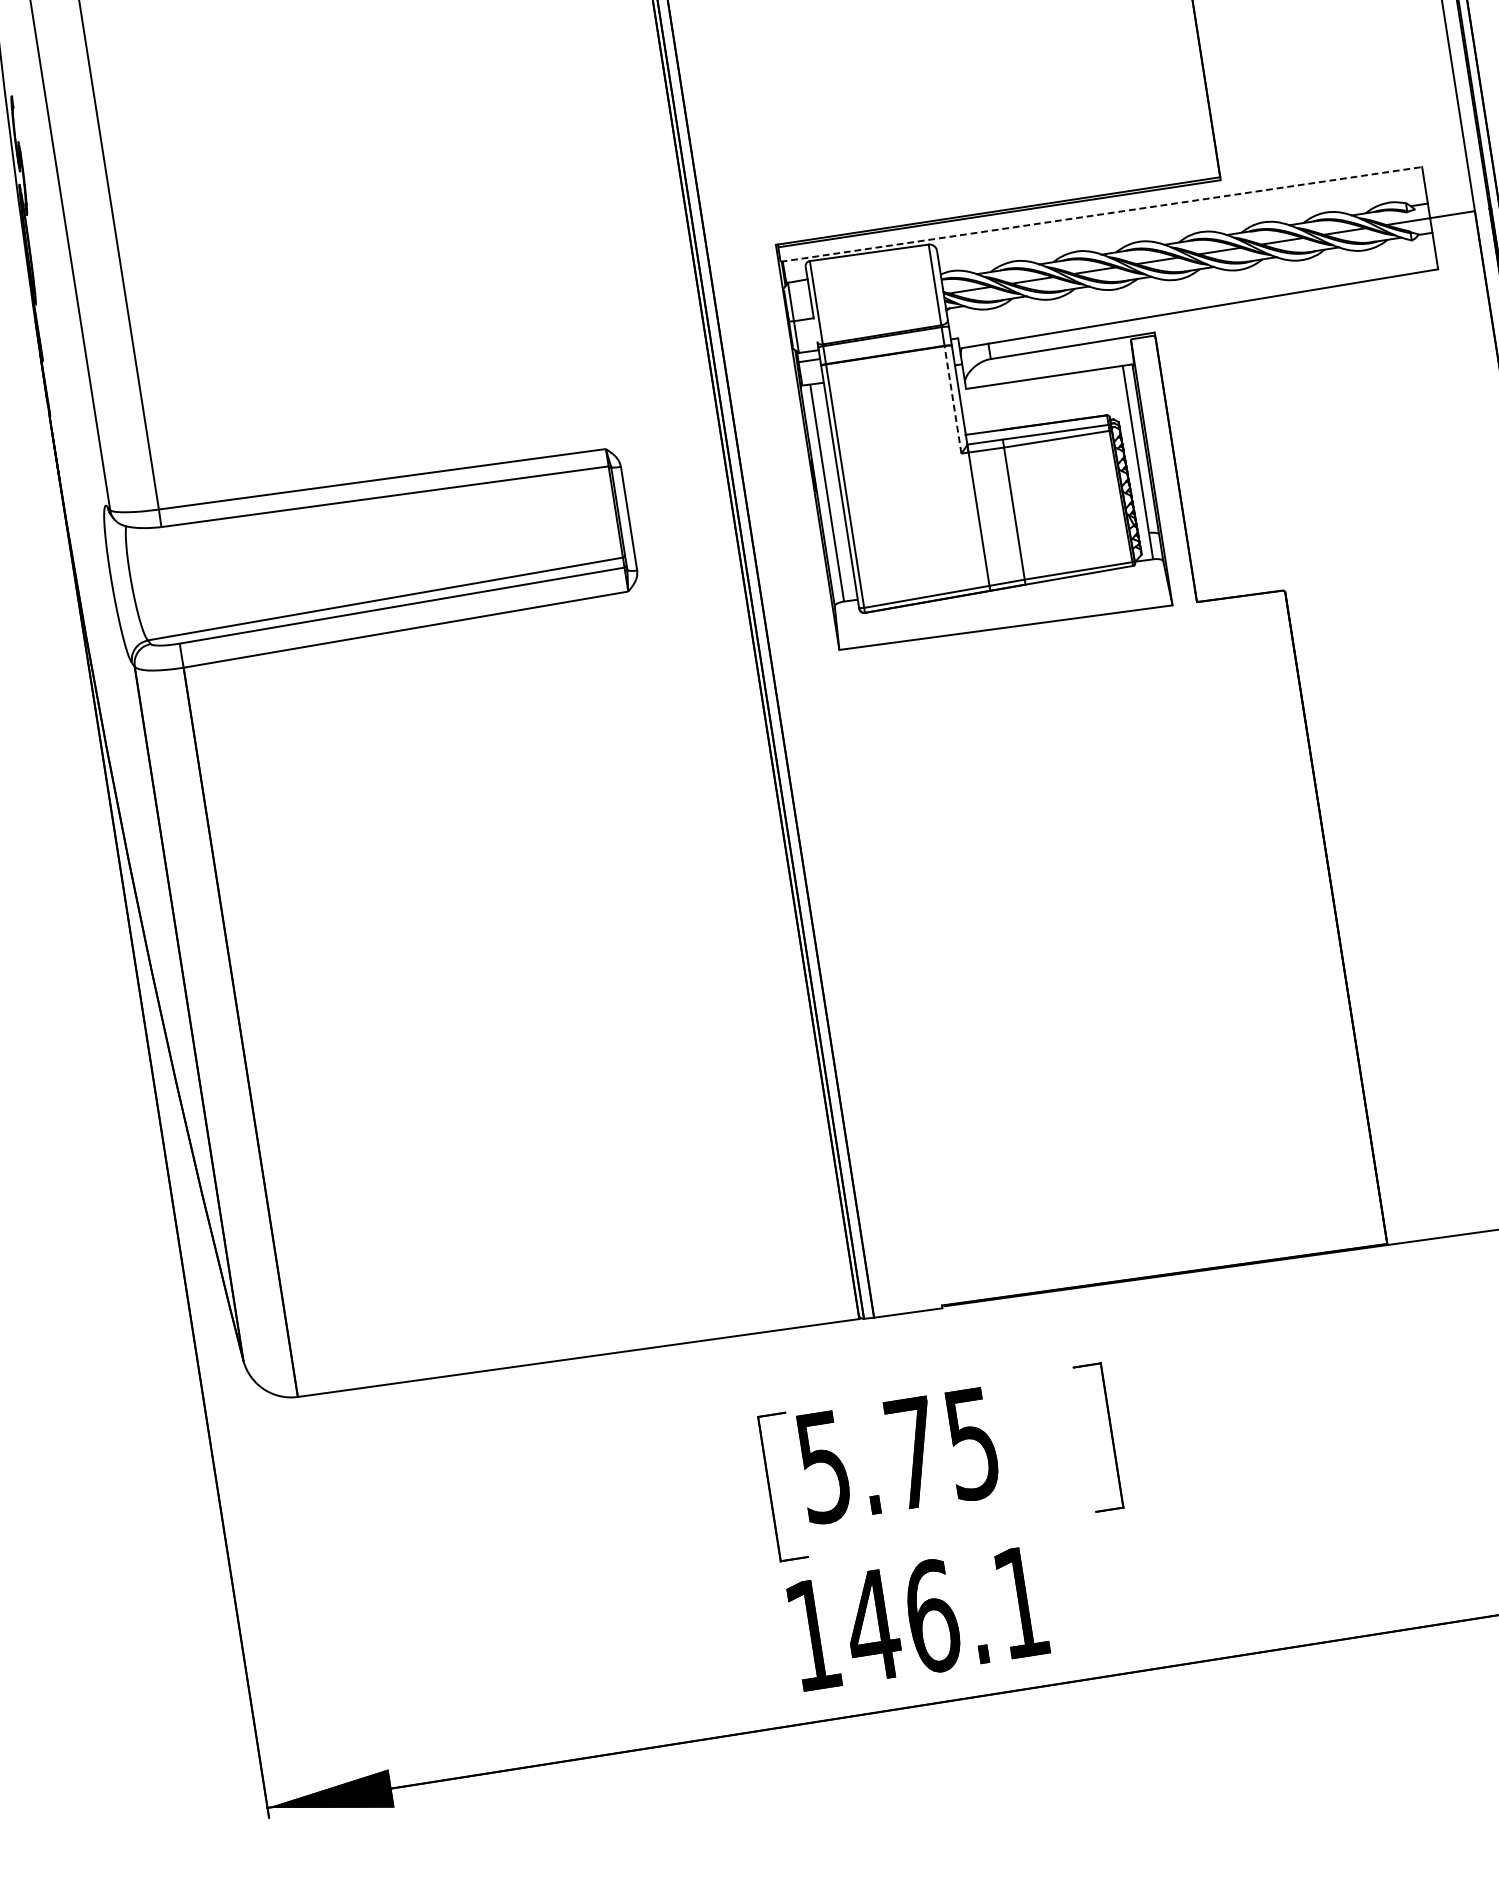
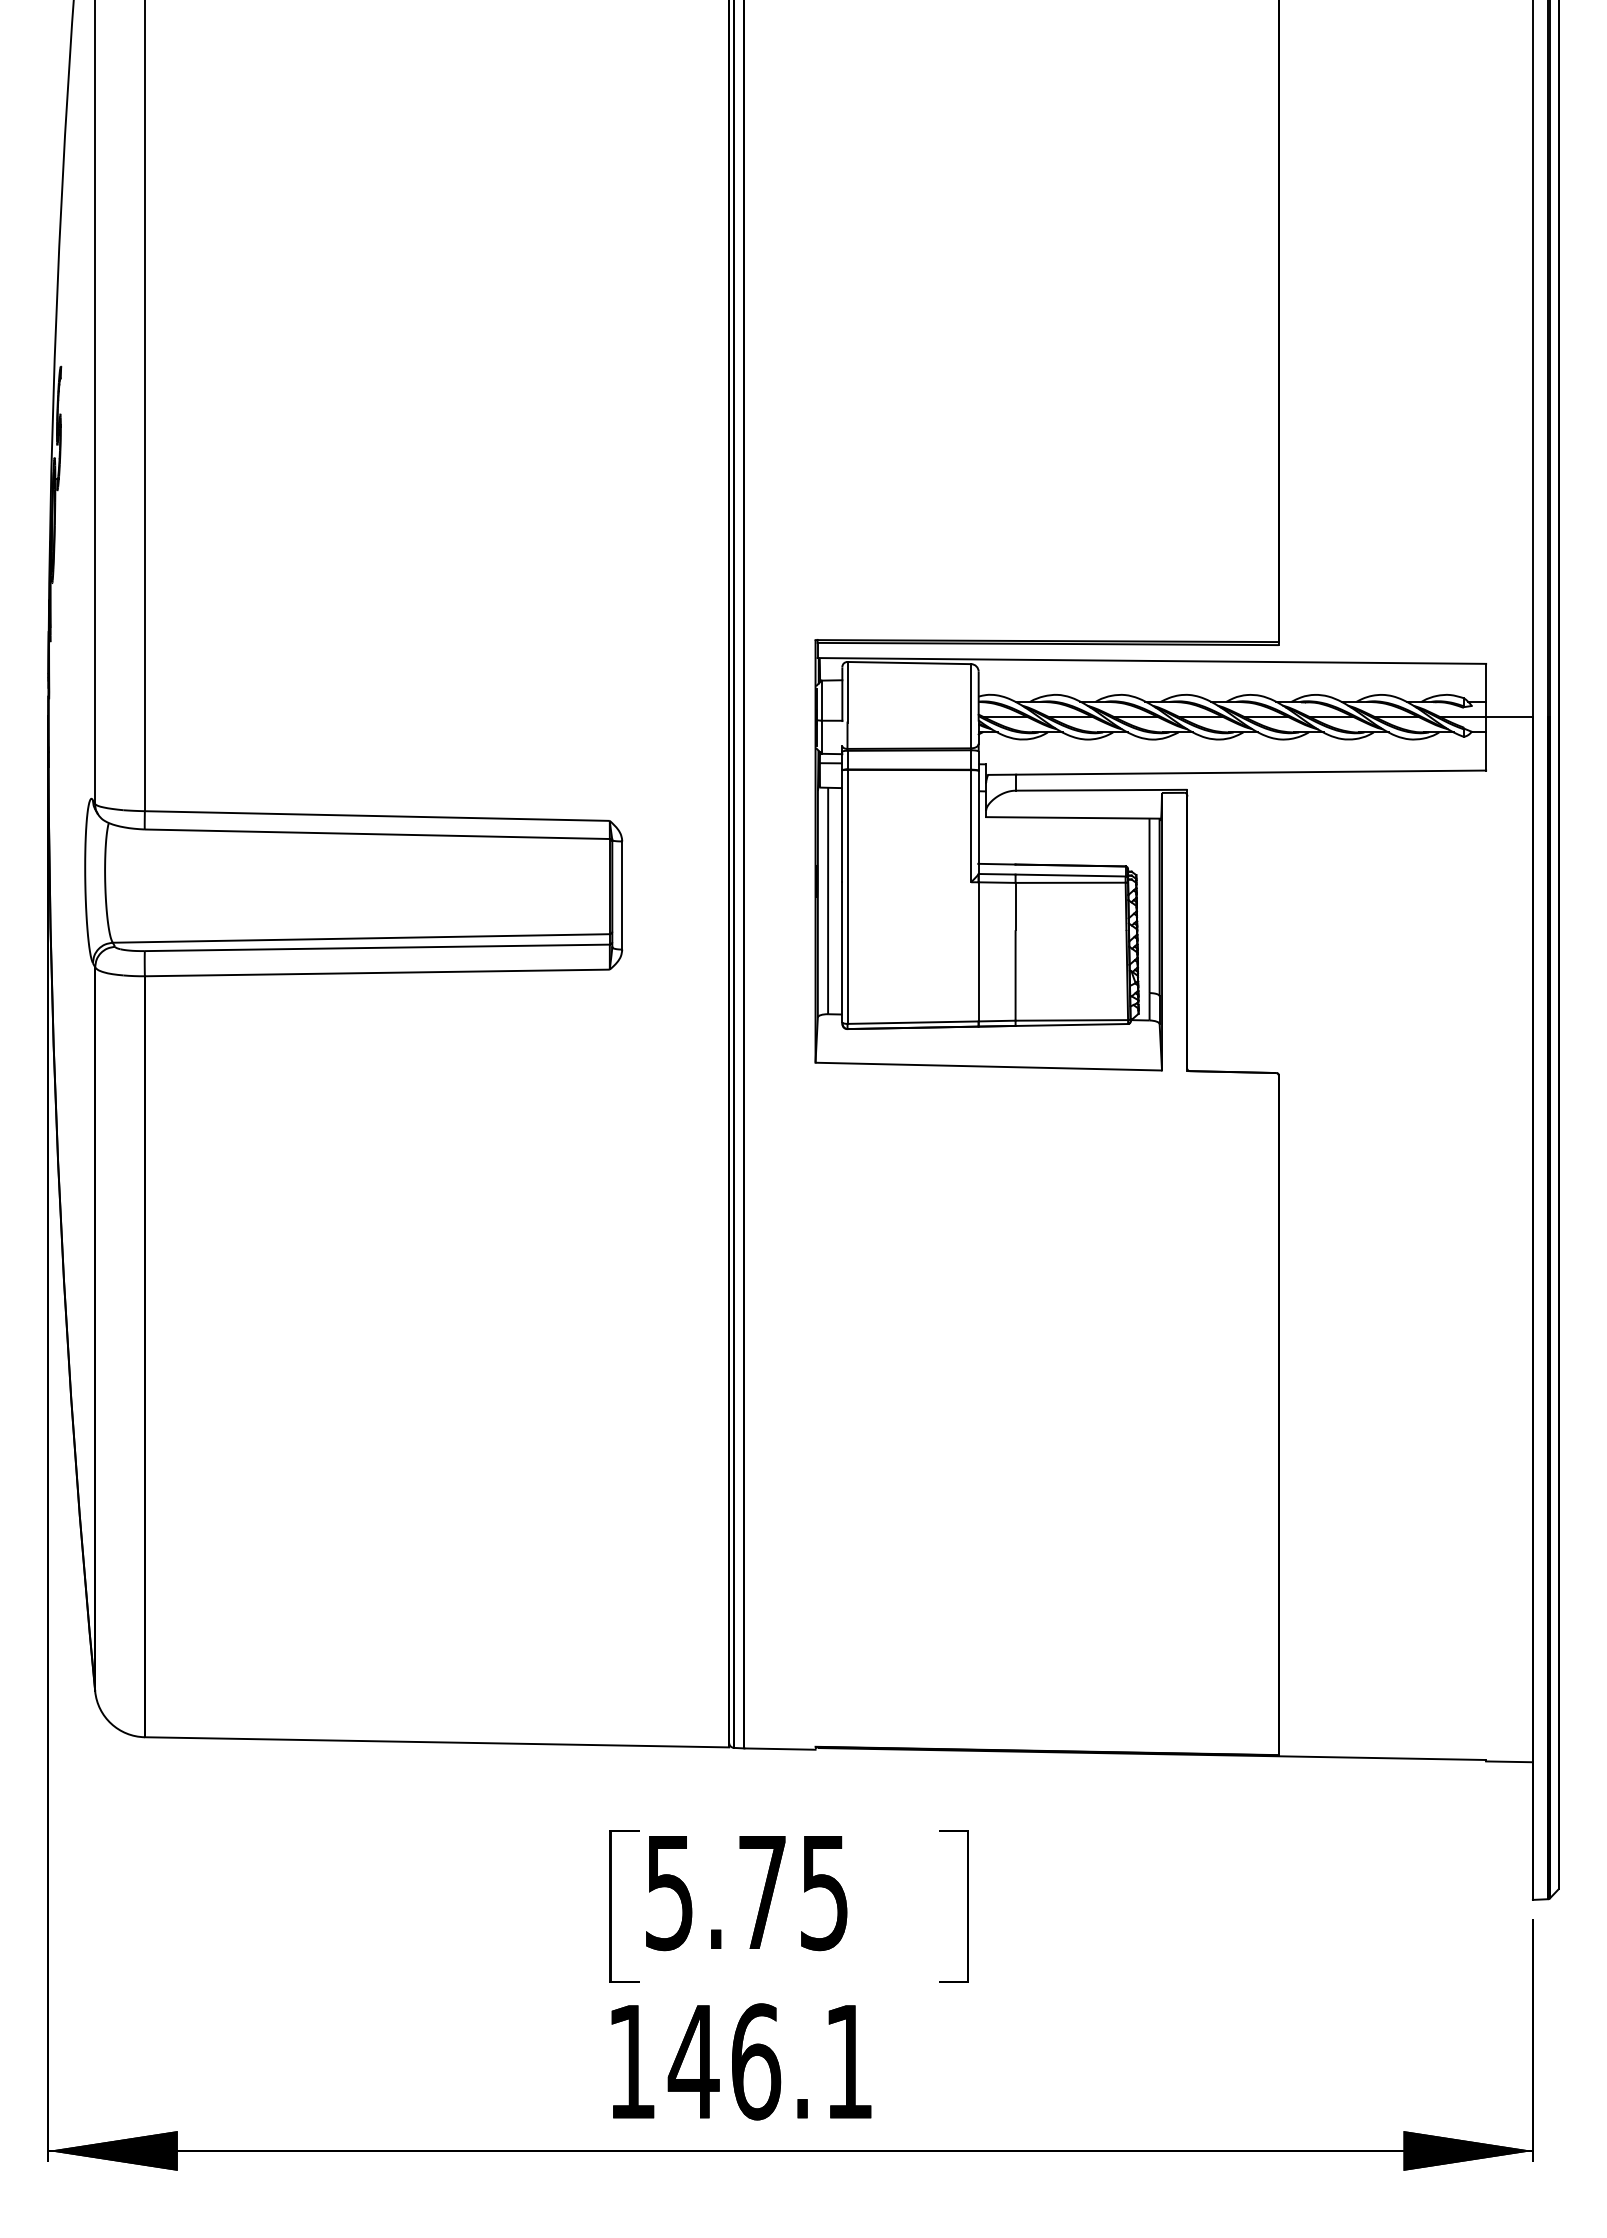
line: (1101, 213) -> (1152, 660), dashed -> solid
line: (953, 399) -> (971, 825), dashed -> solid

